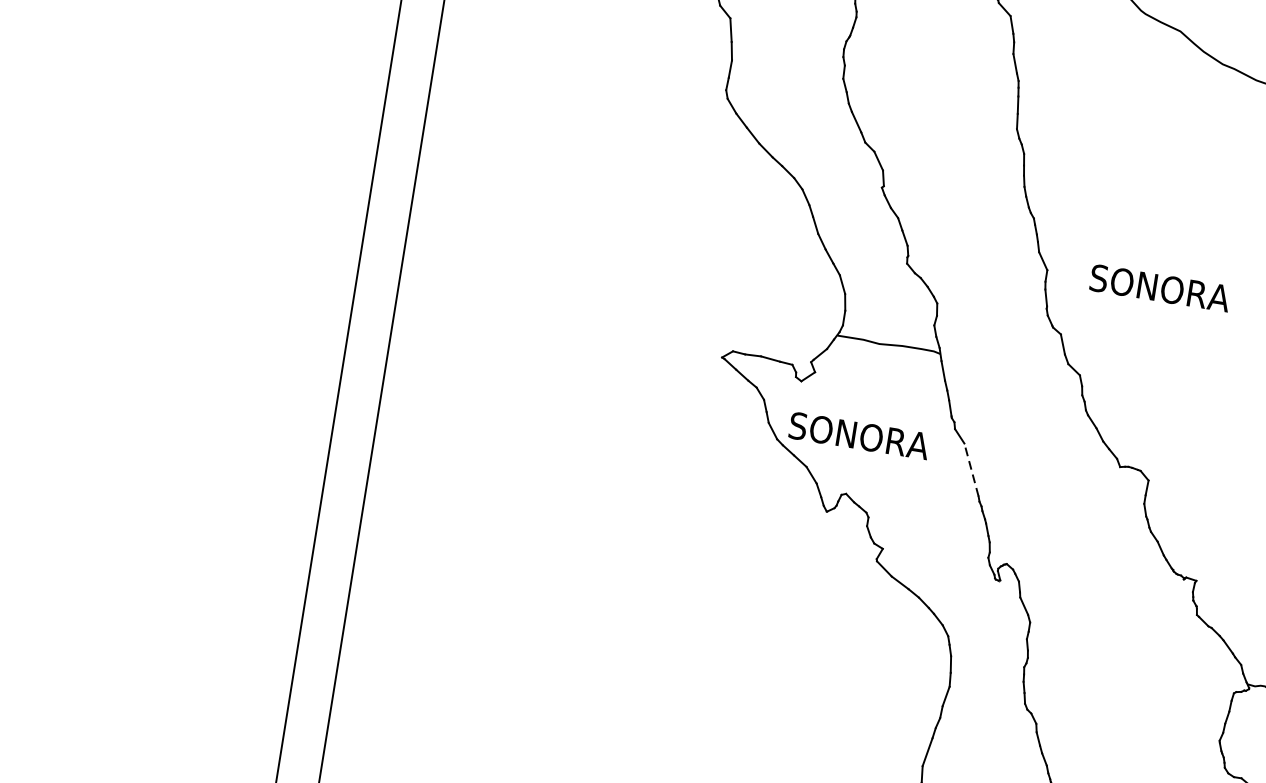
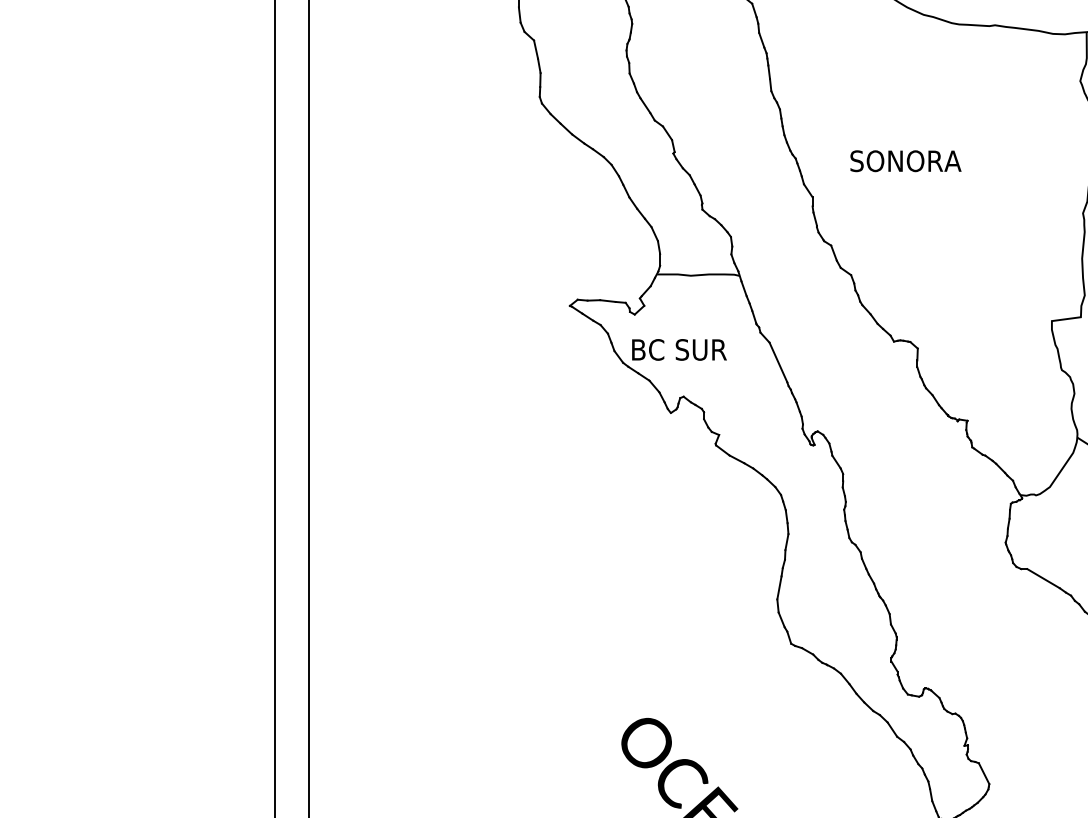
text: (1159, 288) -> (905, 161), moved
text: (859, 435) -> (686, 349), SONORA -> BC SUR
line: (971, 470) -> (778, 362), dashed -> solid

